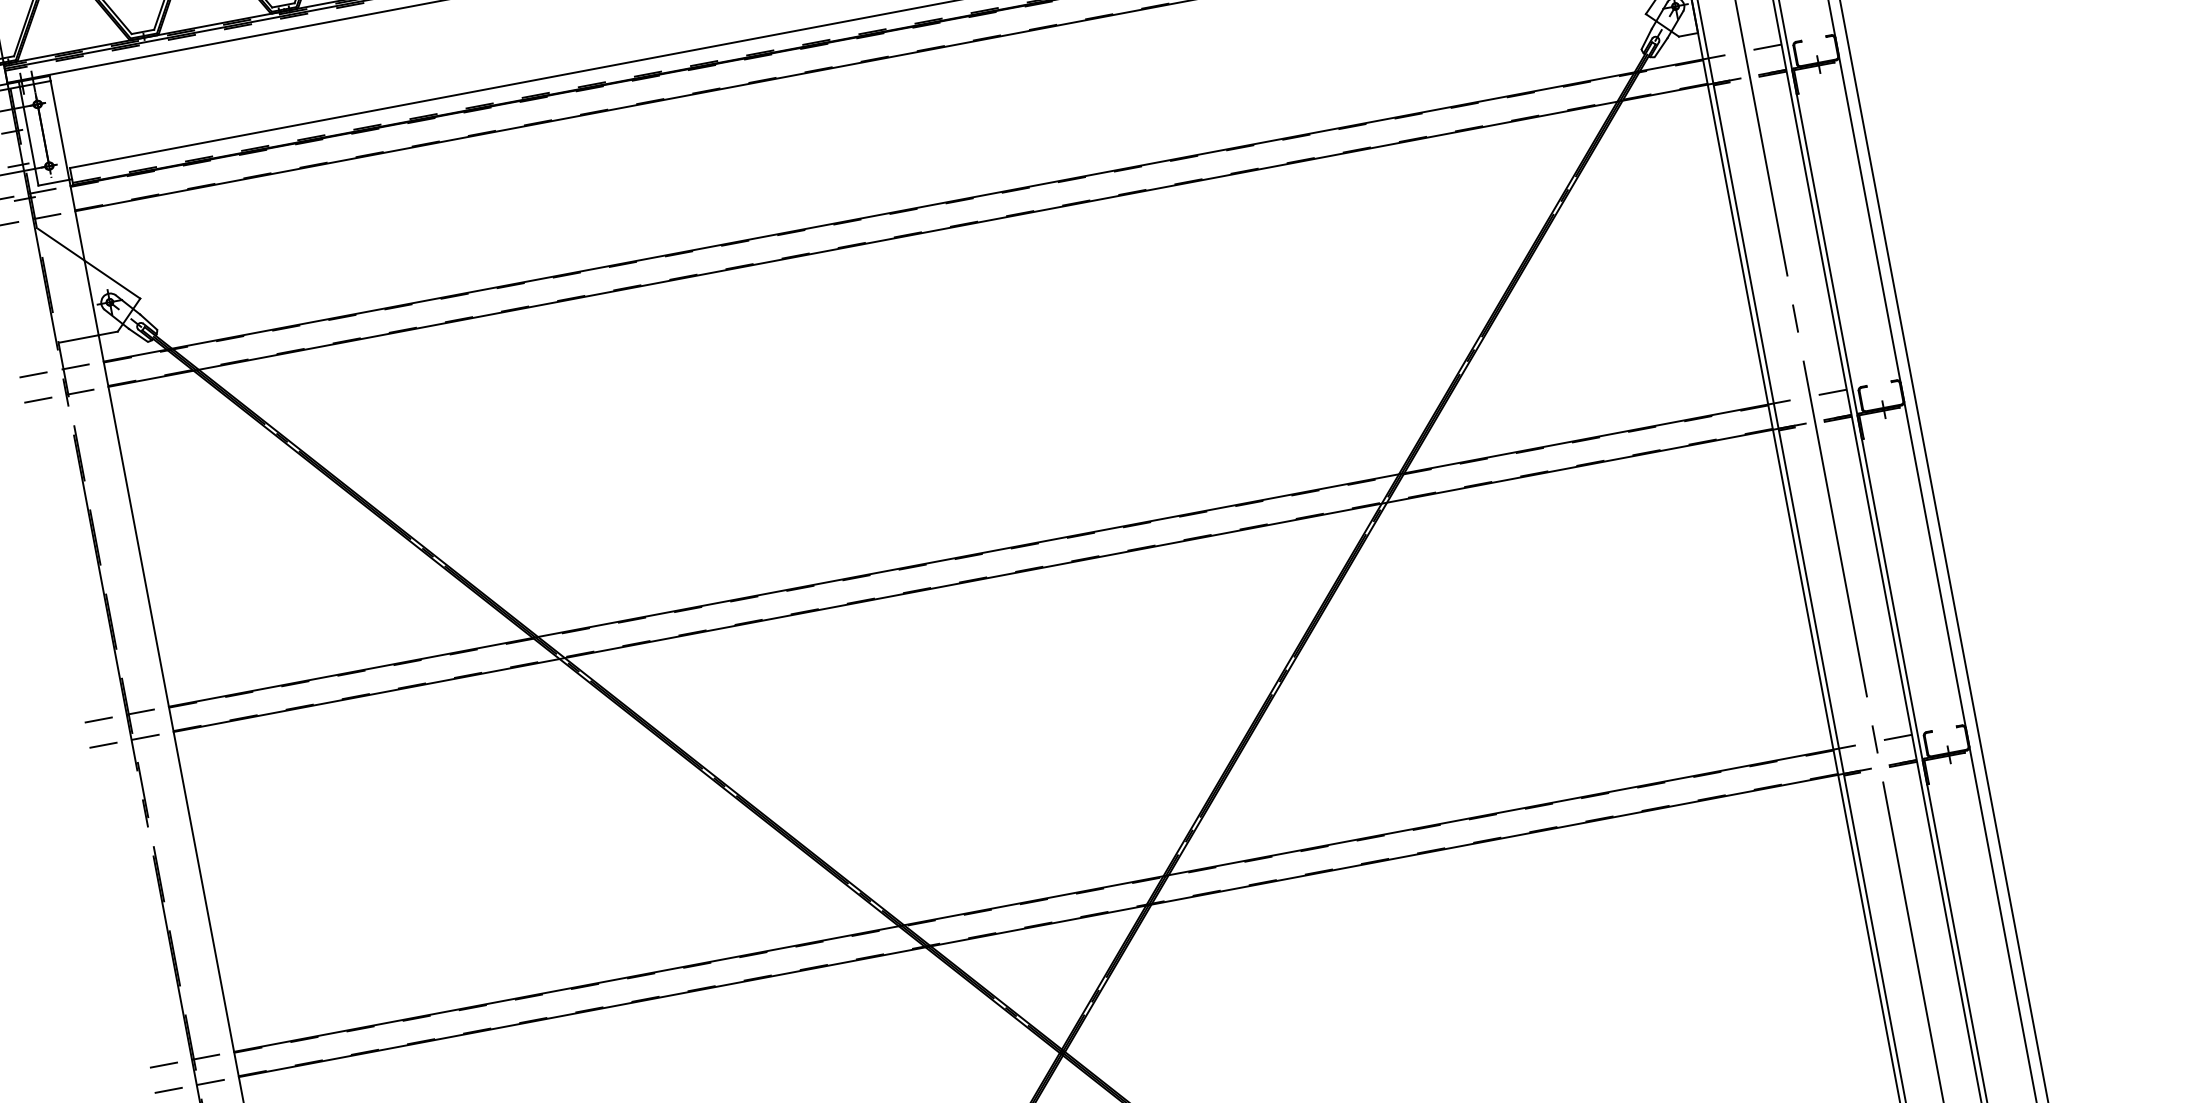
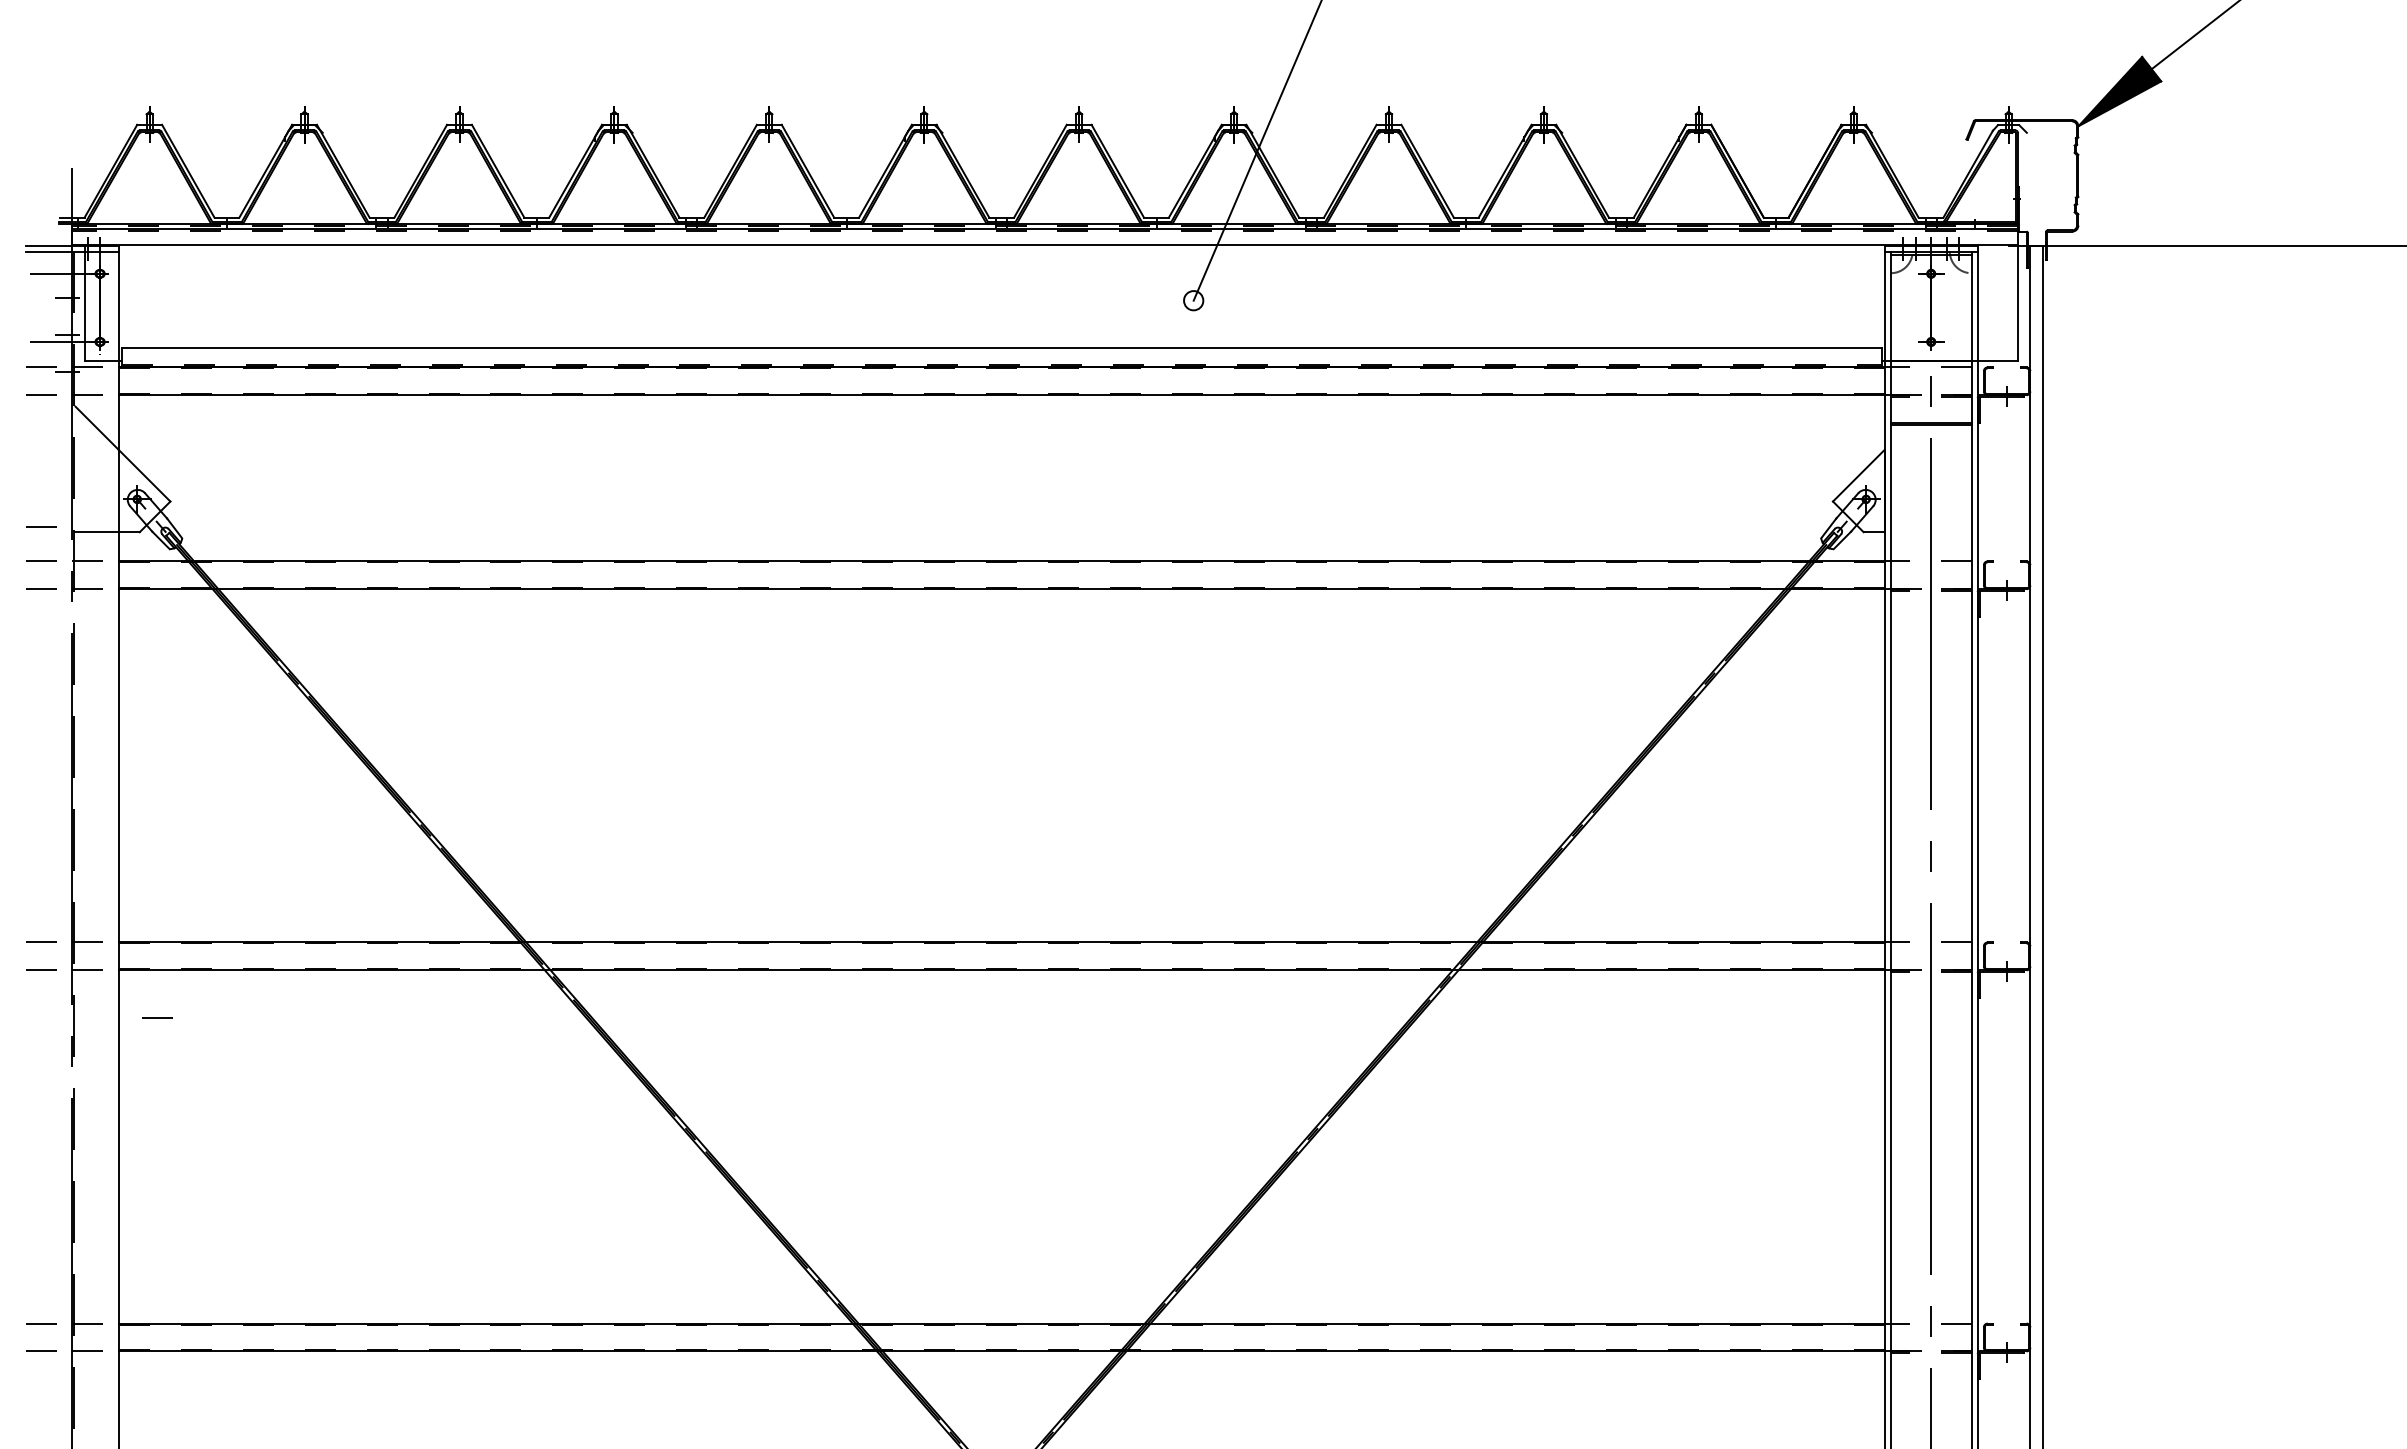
line: (27, 343) -> (41, 526), added
line: (216, 768) -> (157, 1017), added

